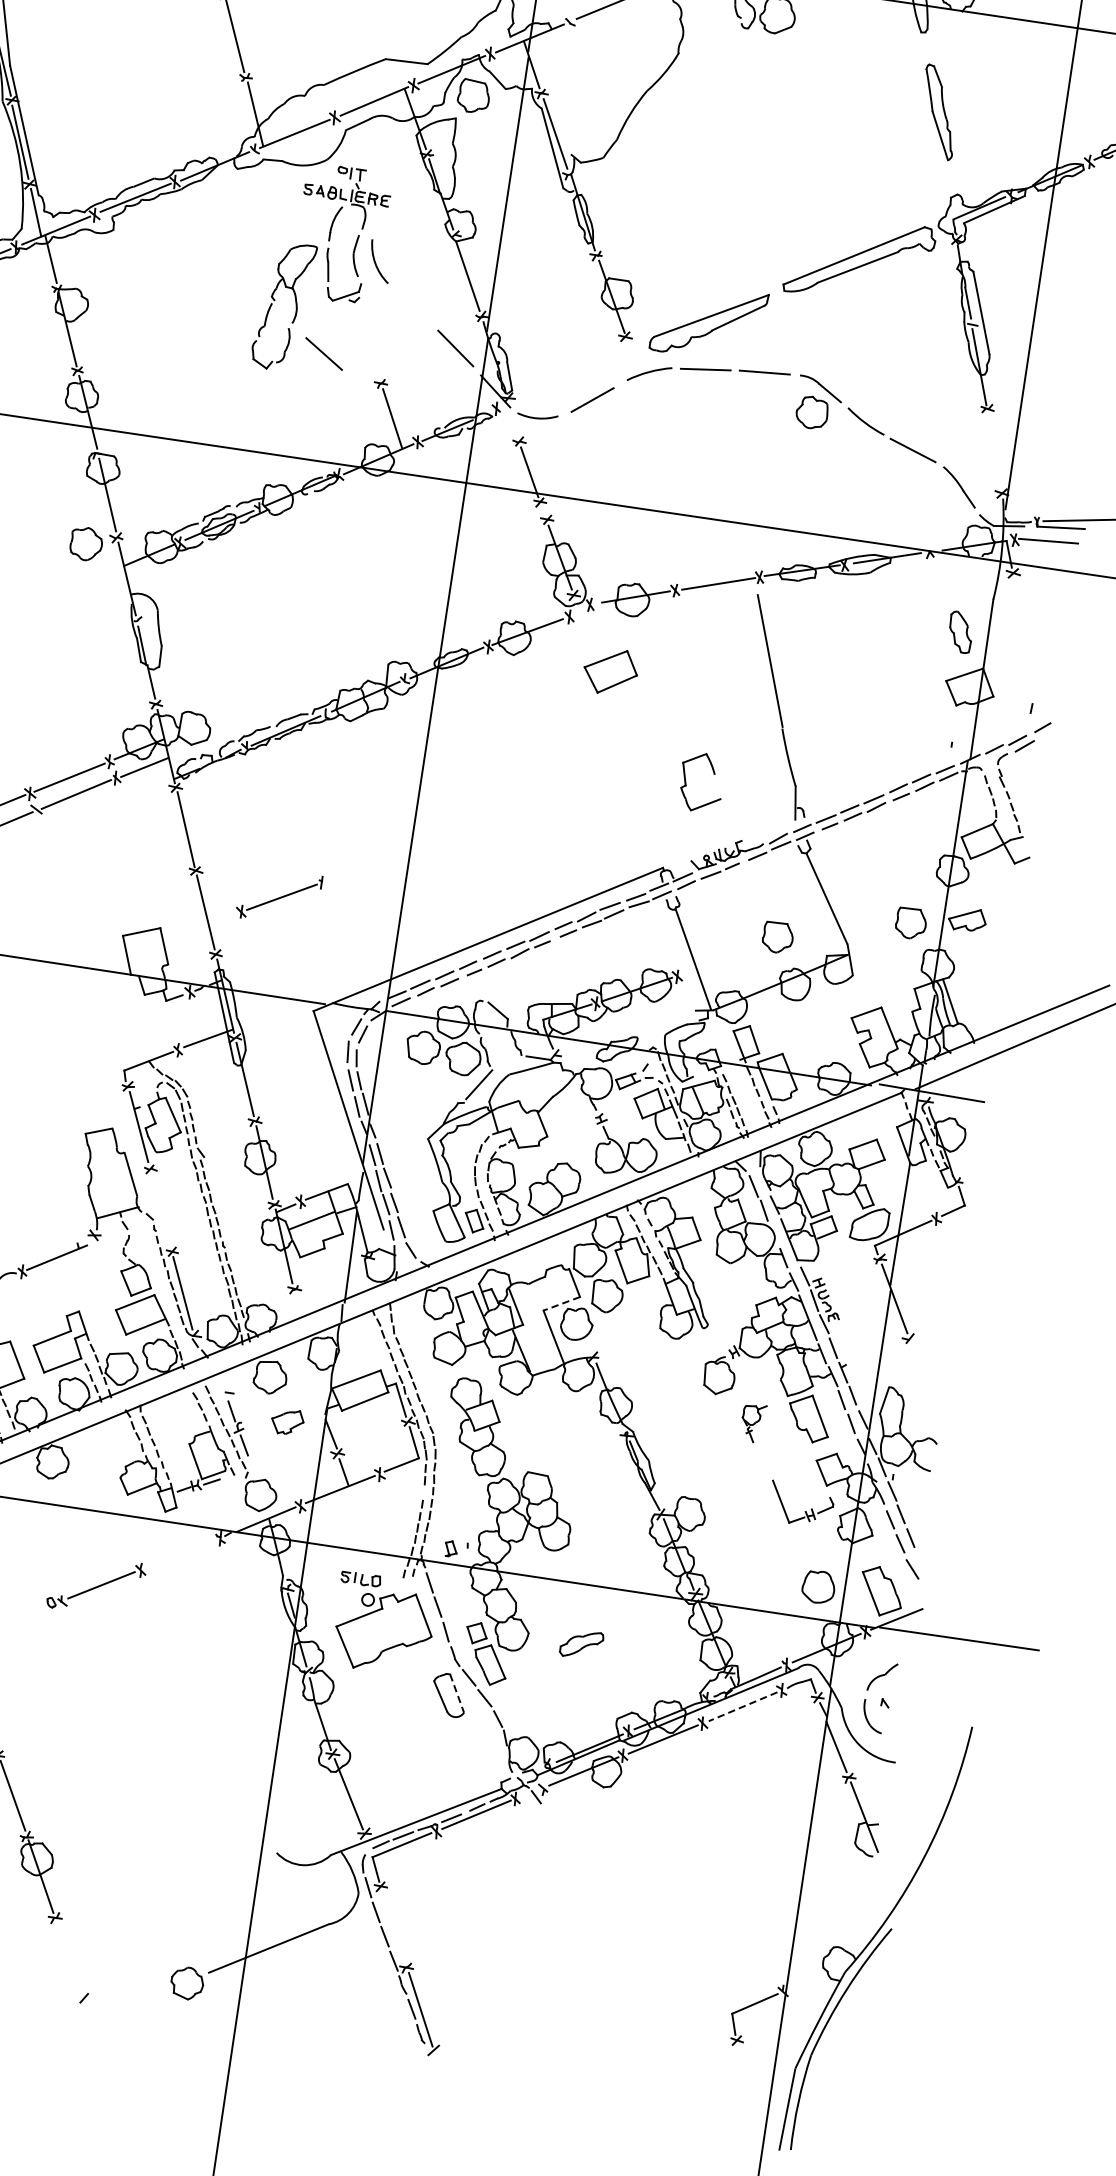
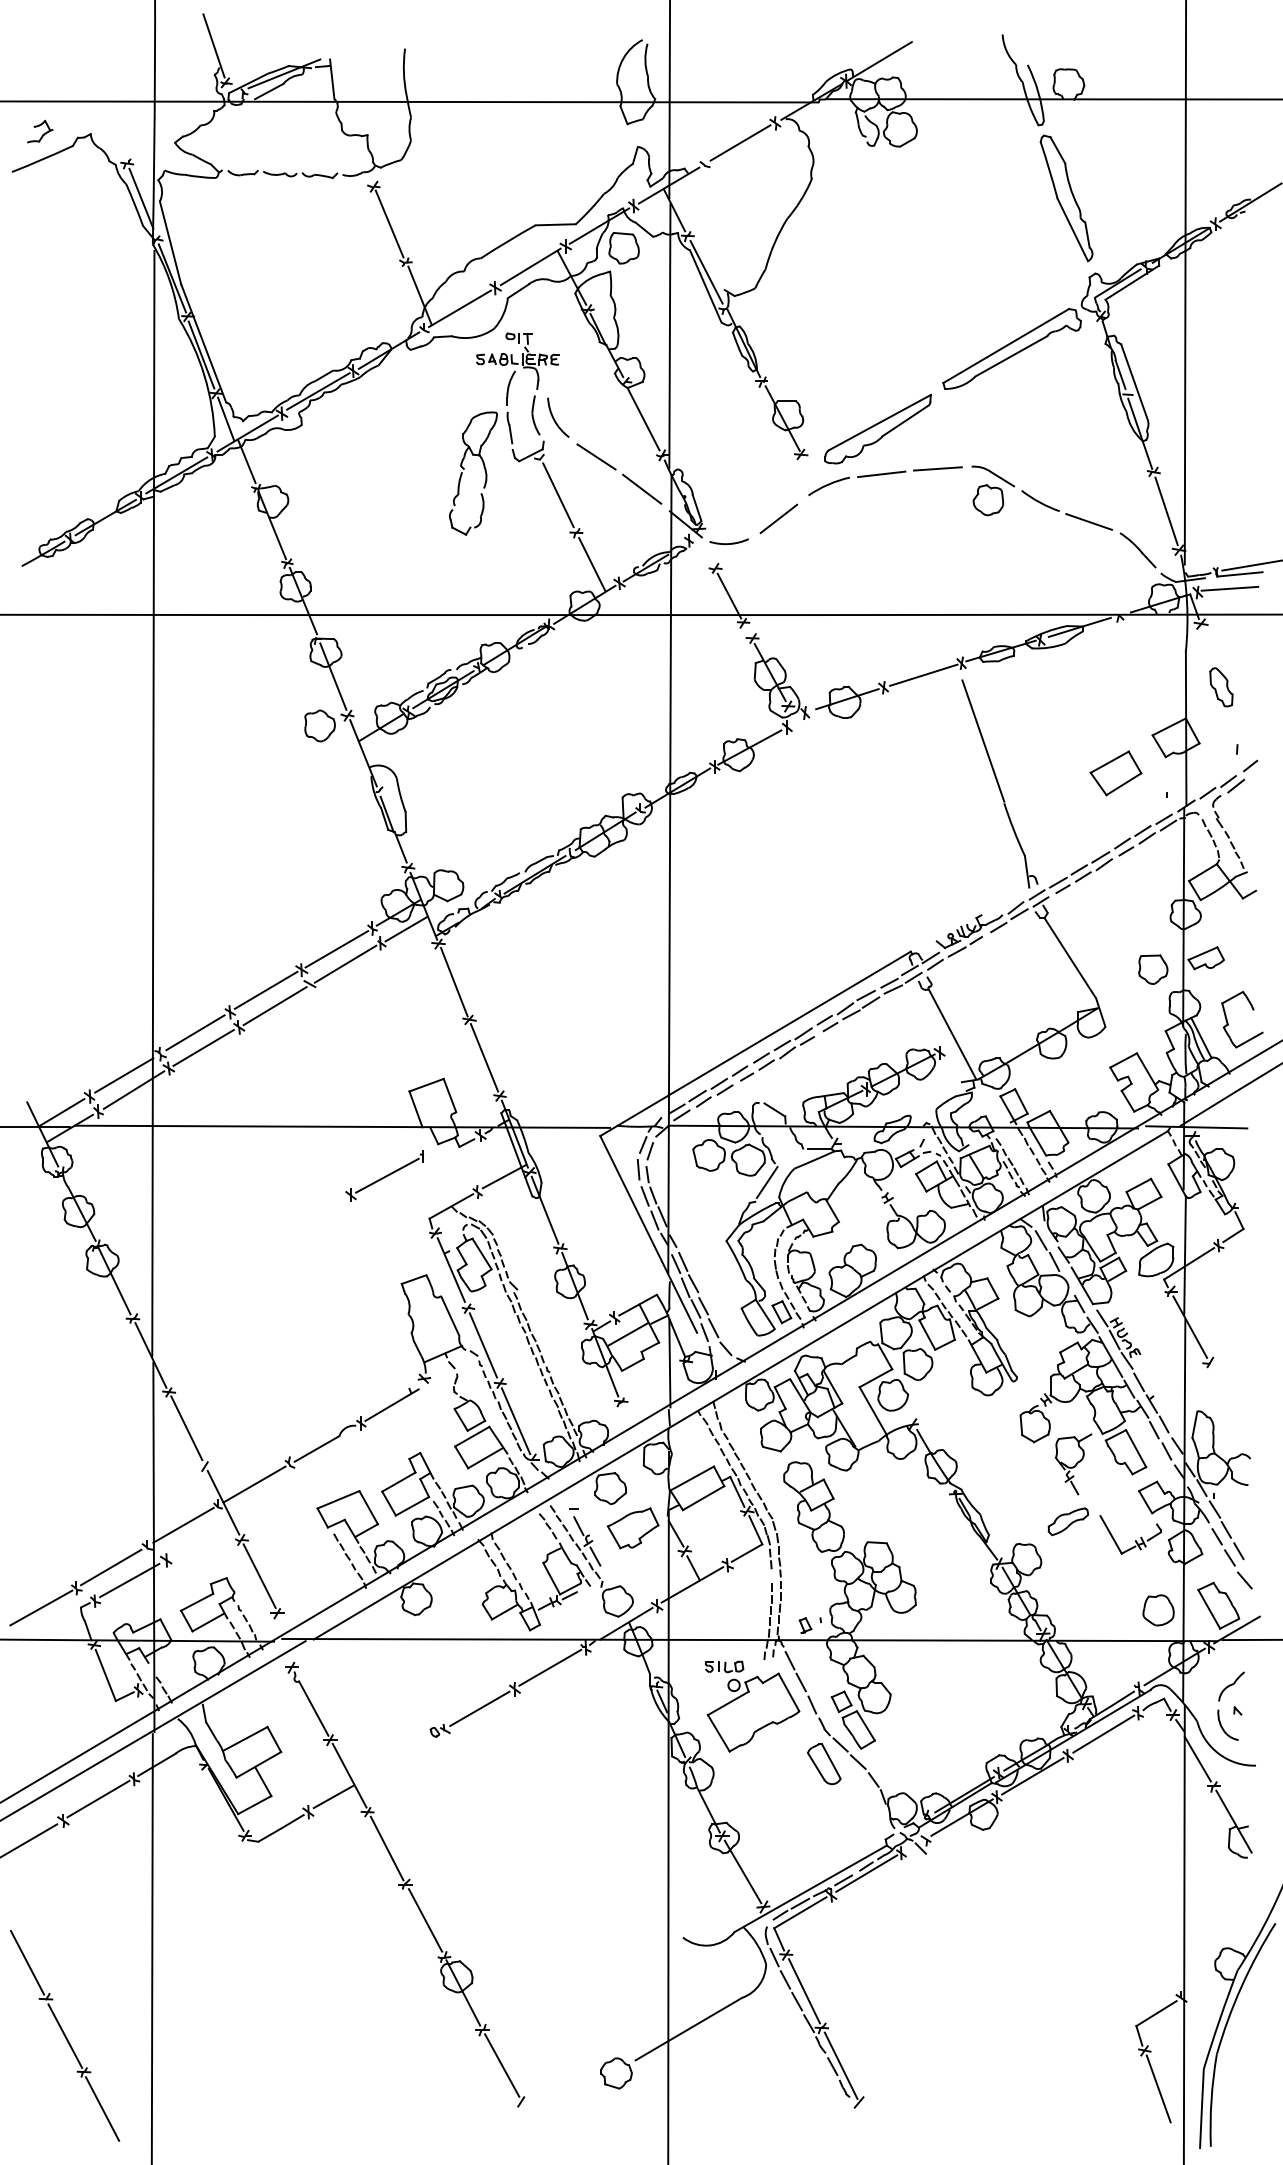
part: (939, 112) -> (1066, 198), size x1.43
line: (368, 342) -> (558, 495), added
line: (324, 353) -> (596, 456), moved
line: (994, 451) -> (1166, 511), added
part: (960, 632) -> (1221, 687), moved
part: (610, 671) -> (1115, 773), moved
part: (713, 774) -> (1252, 1010), moved
part: (278, 896) -> (384, 1175), moved
part: (778, 937) -> (1029, 1001), removed
line: (160, 1209) -> (483, 1345), added
line: (561, 1303) -> (875, 1378), dashed -> solid
part: (286, 1422) -> (632, 1528), size x1.67
part: (752, 1423) -> (1073, 1464), size x1.67
line: (180, 1553) -> (550, 1667), added
part: (580, 1644) -> (1067, 1521), moved
line: (457, 1694) -> (831, 1762), dashed -> solid
line: (742, 1707) -> (1103, 1734), dashed -> solid
line: (393, 1927) -> (803, 1991), added
line: (70, 1957) -> (502, 2065), added
line: (745, 2081) -> (1158, 2088), added

